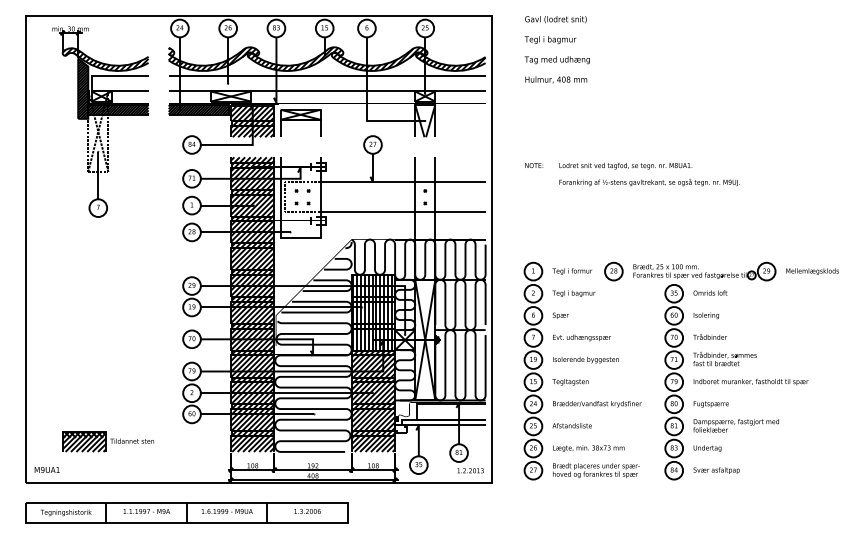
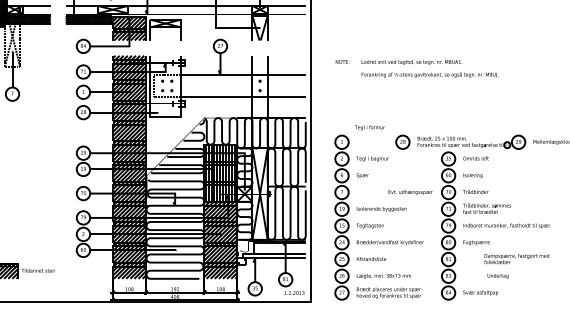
text: (571, 271) -> (369, 127), moved
text: (581, 337) -> (410, 192), moved
text: (735, 425) -> (516, 258), moved
text: (707, 448) -> (498, 276), moved

